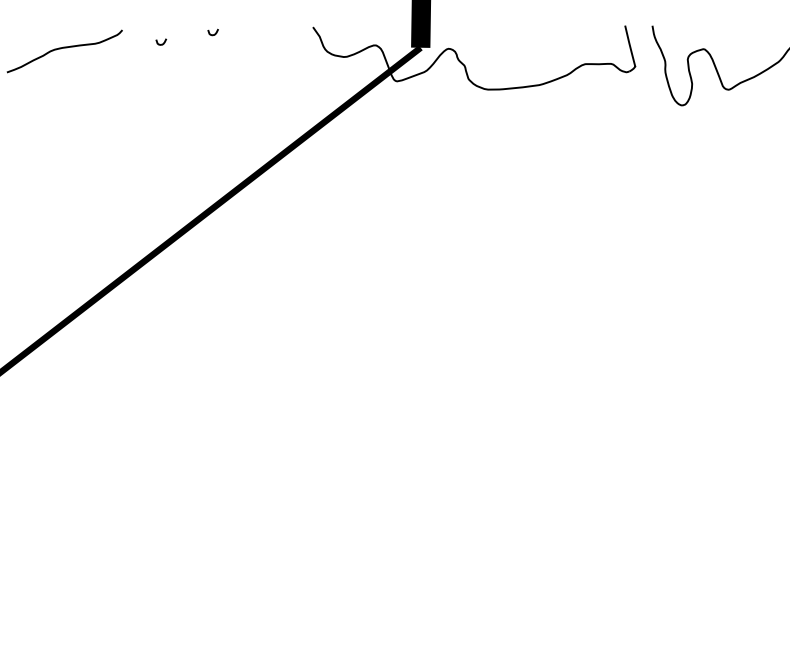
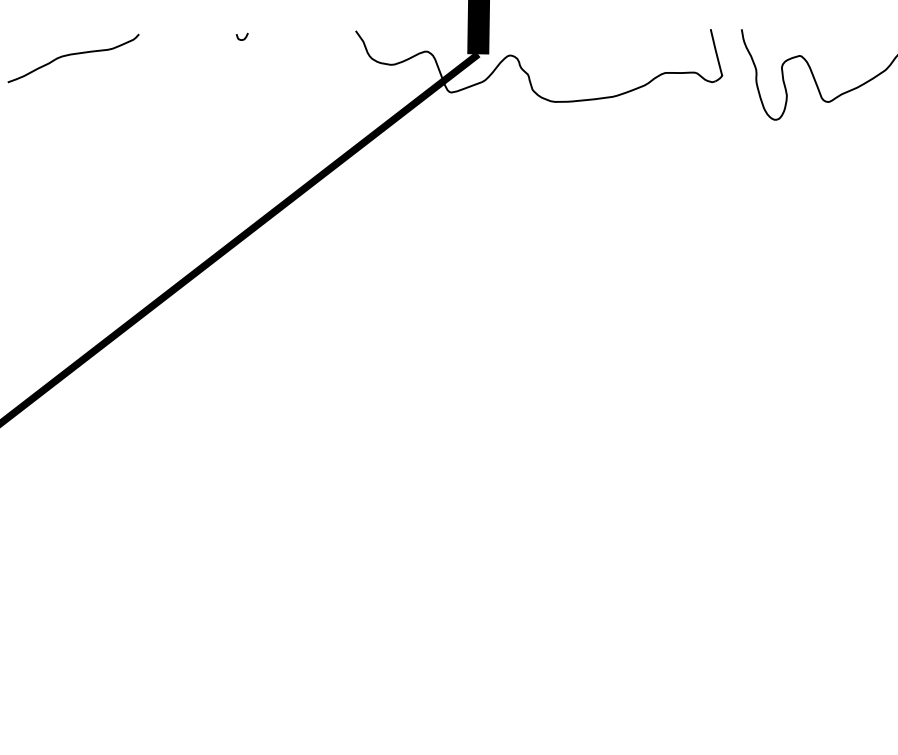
curve: (158, 43) -> (180, 49), removed

